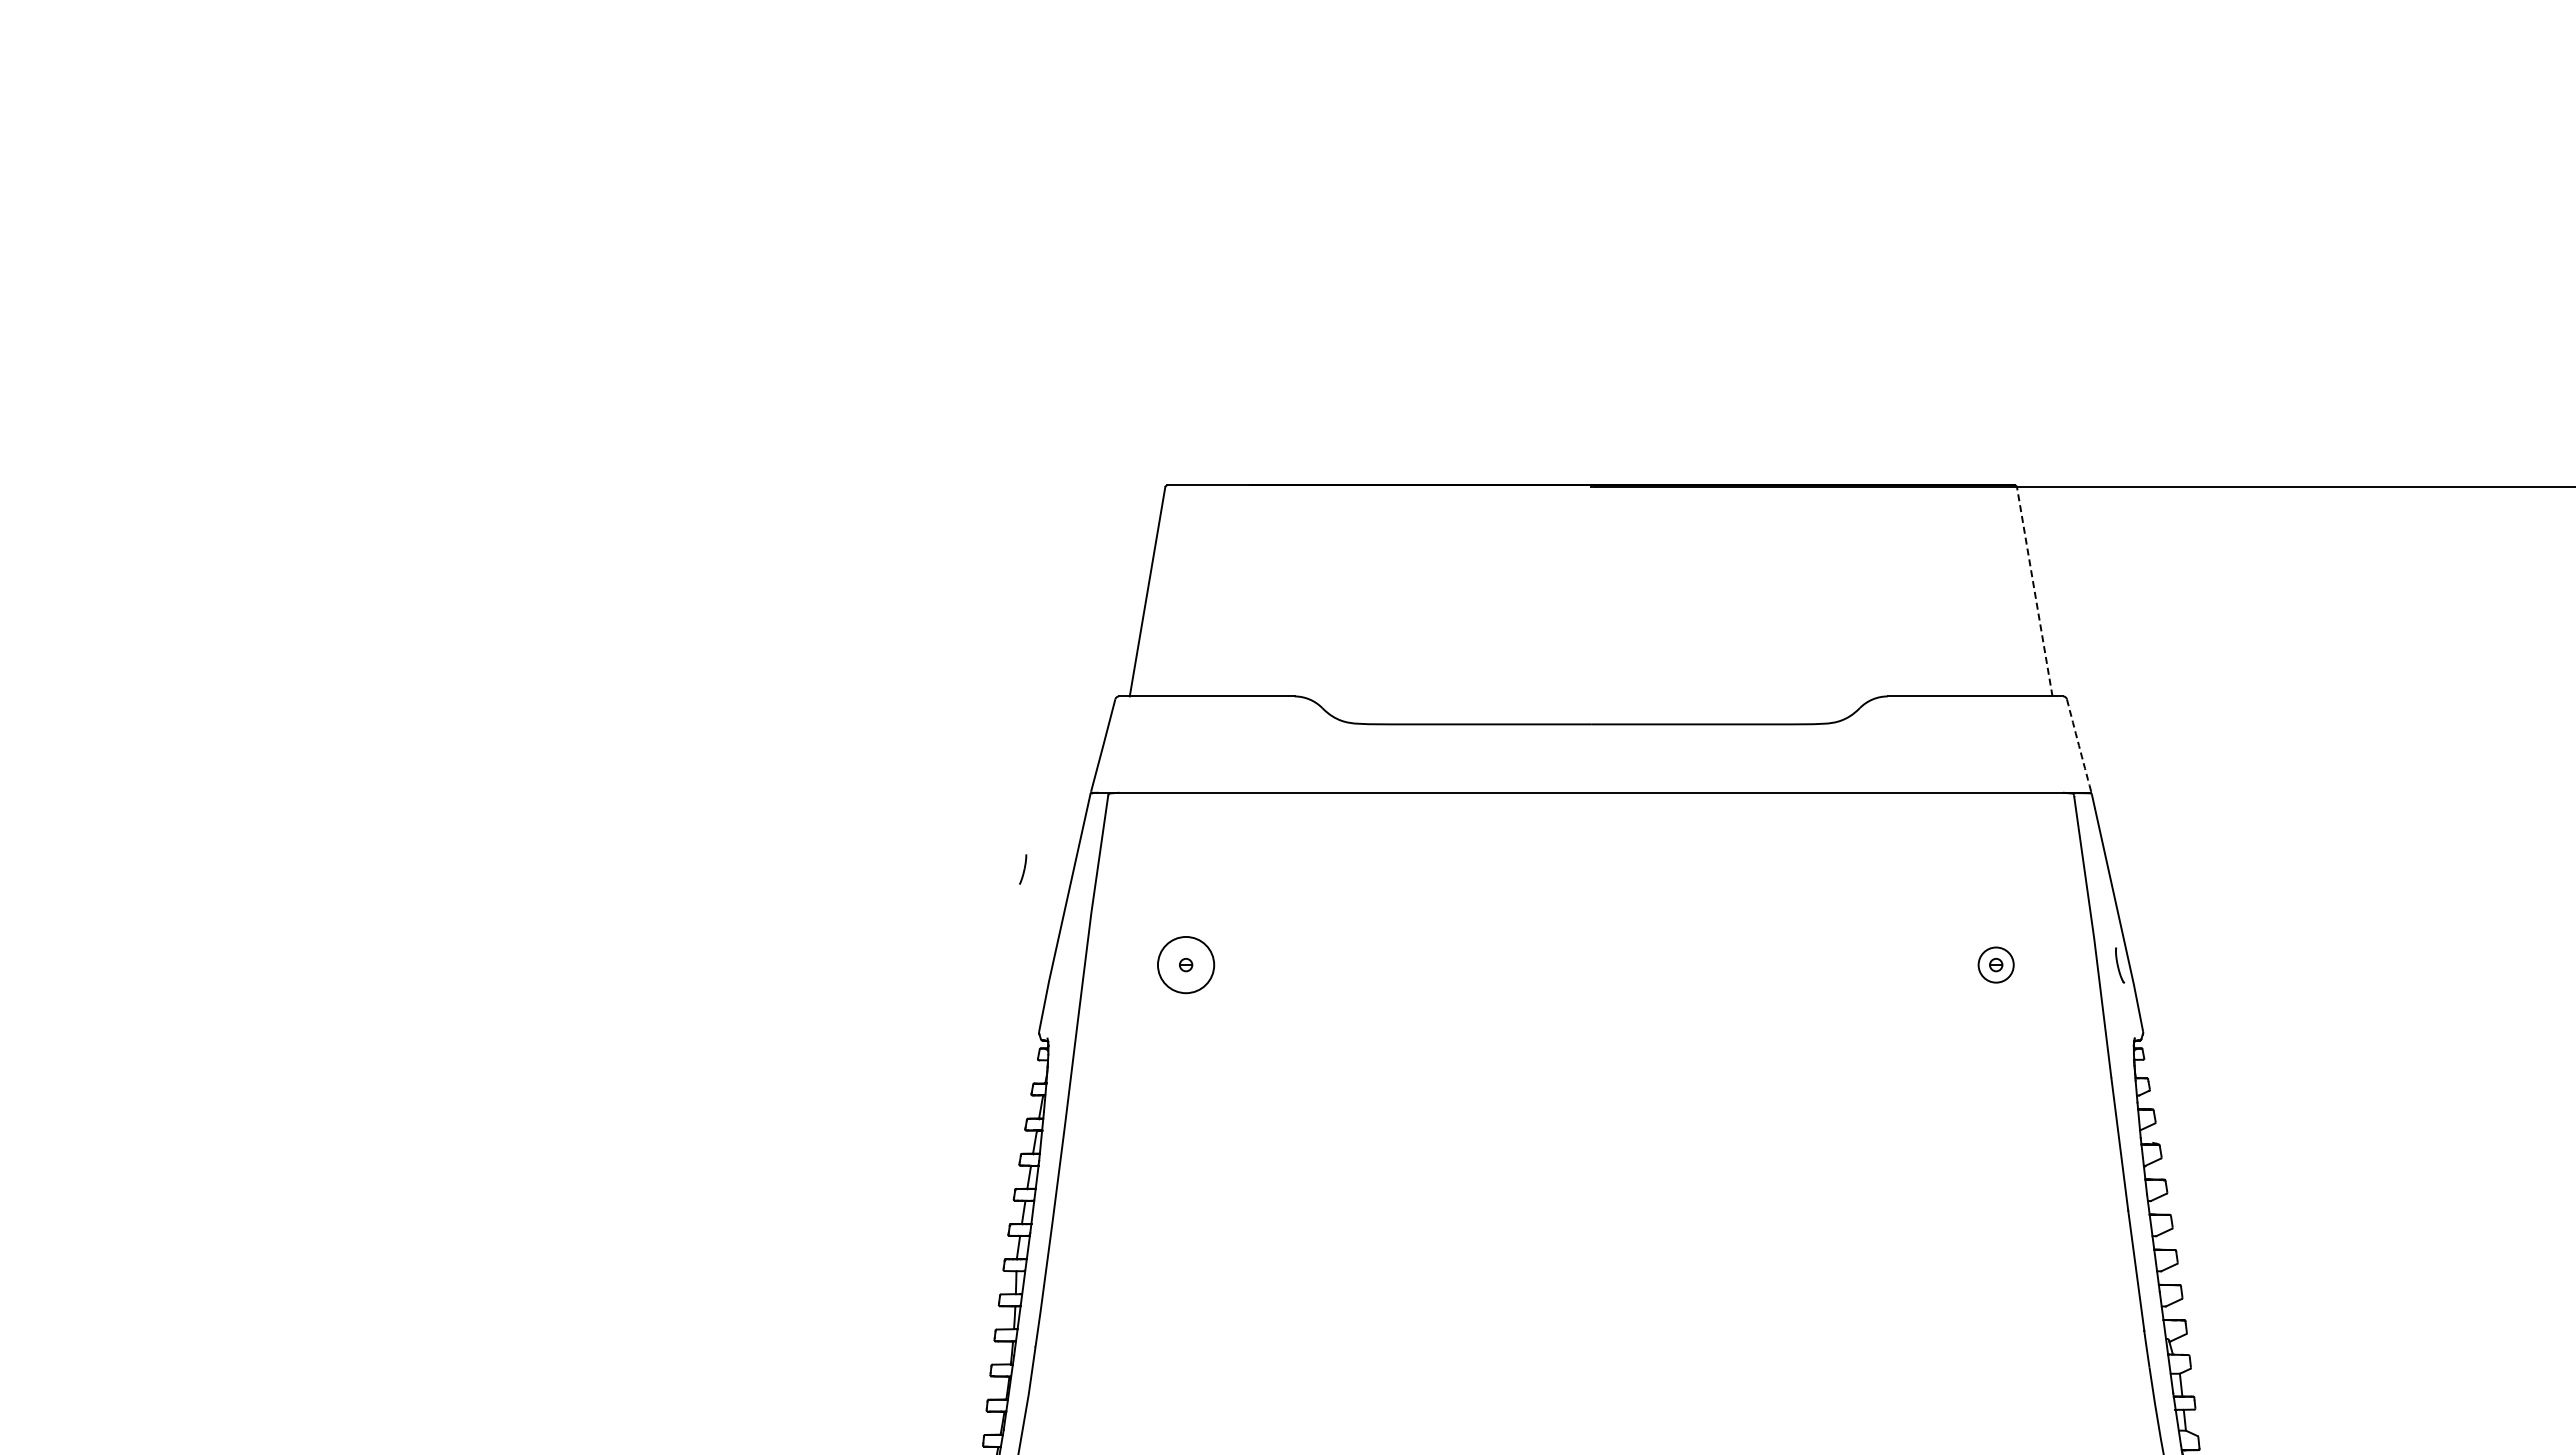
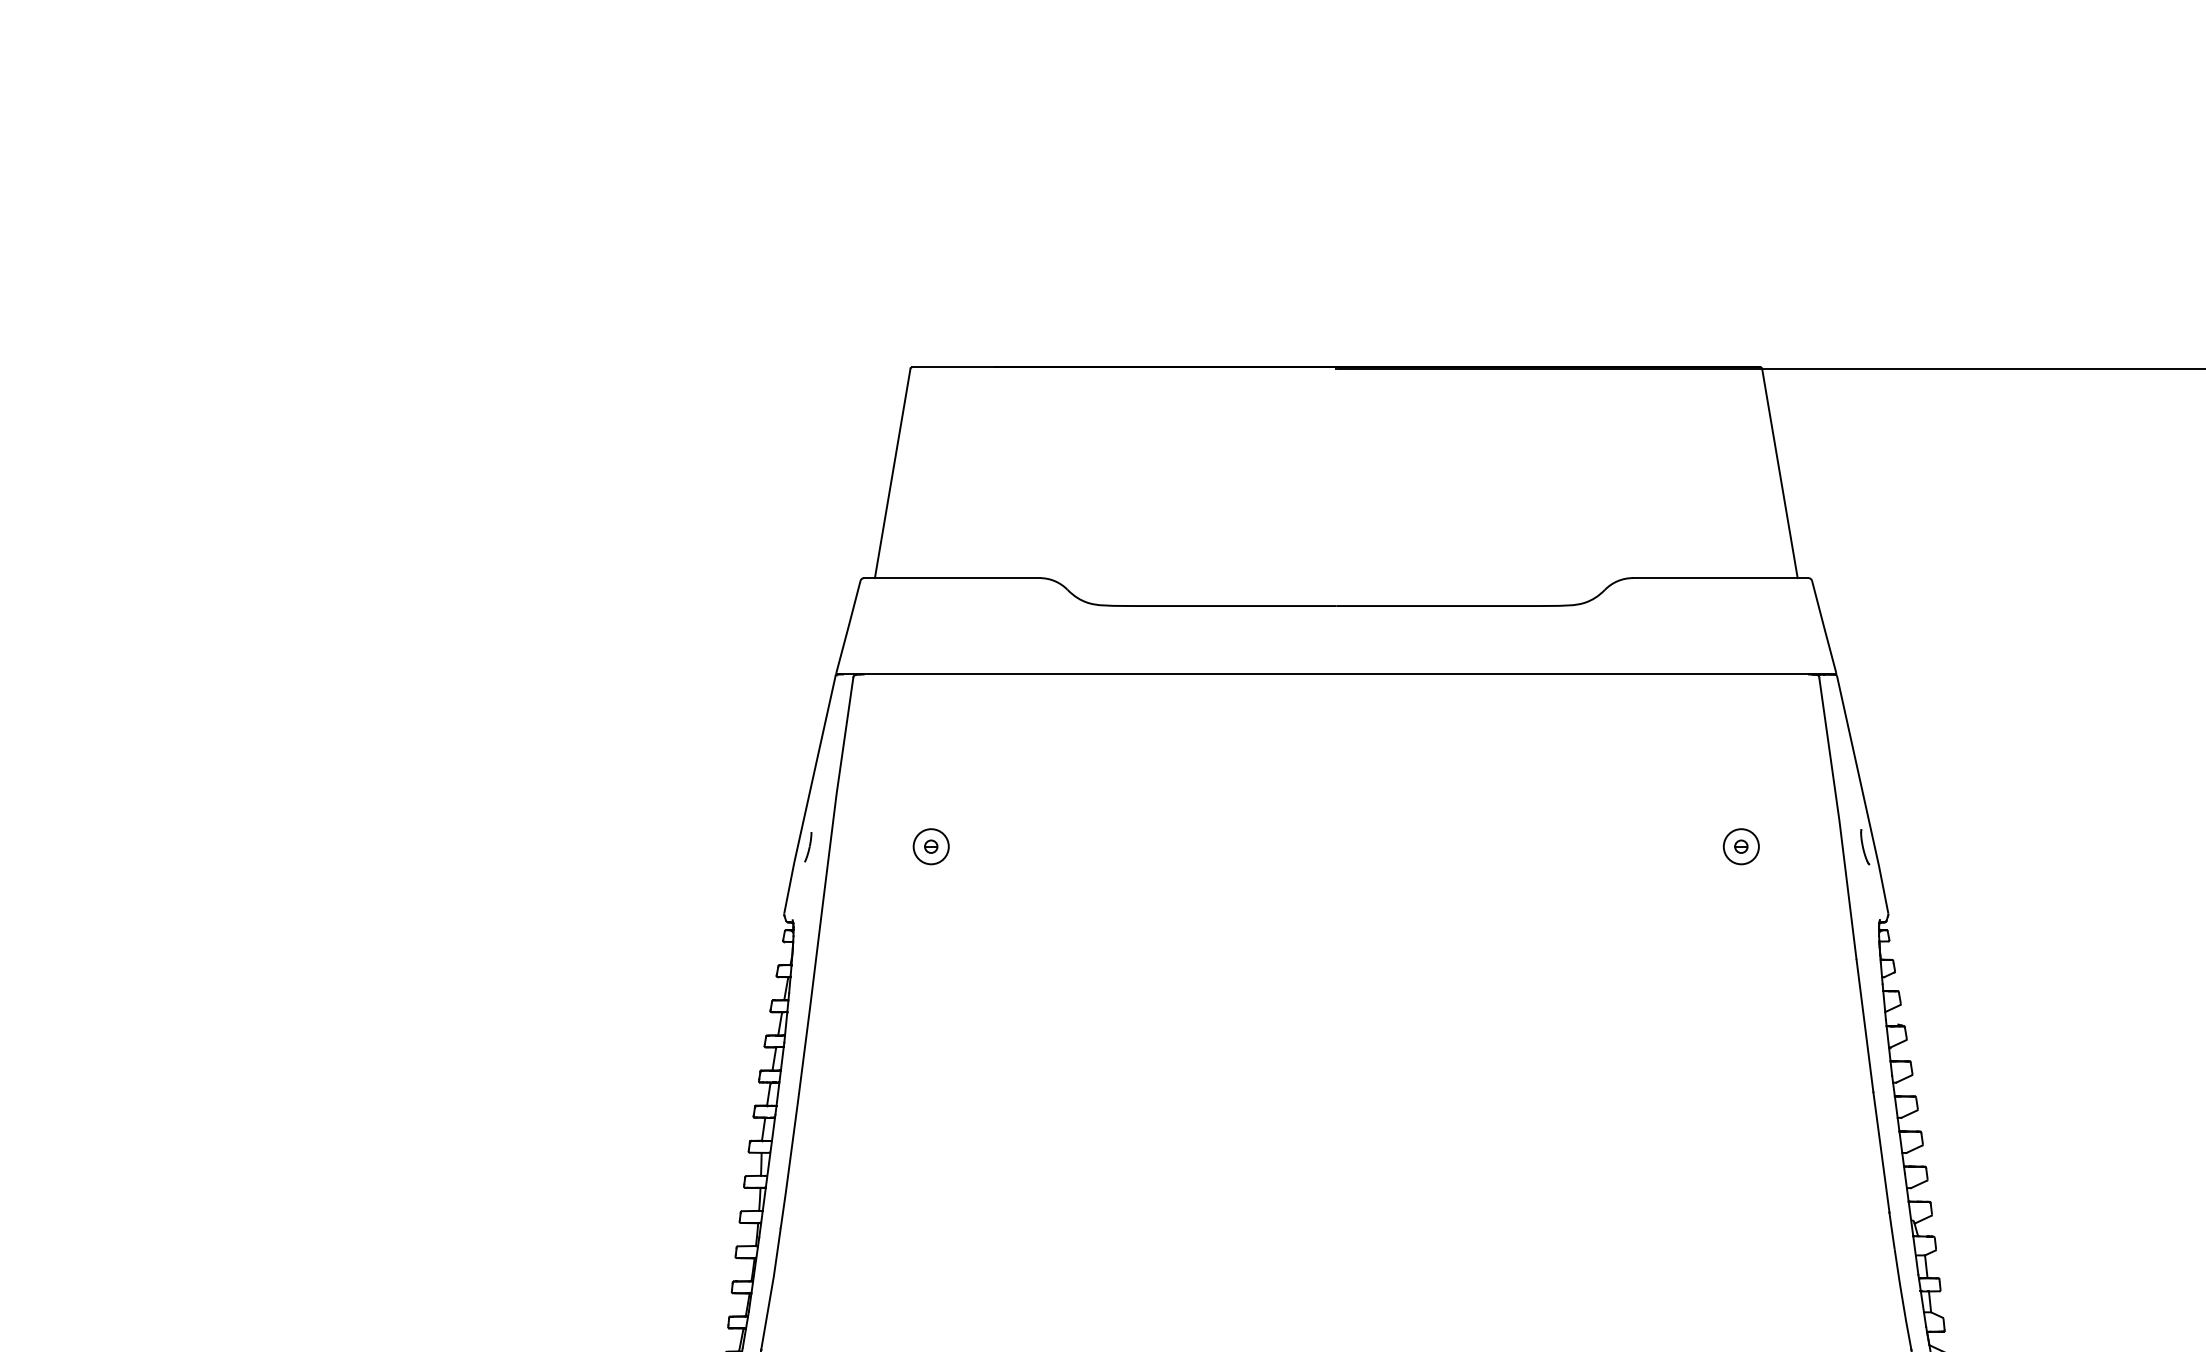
line: (2034, 591) -> (1779, 473), dashed -> solid
arc: (2078, 745) -> (1823, 627), dashed -> solid
part: (1023, 869) -> (808, 847), moved
circle: (1185, 964) -> (930, 846), size x0.62

